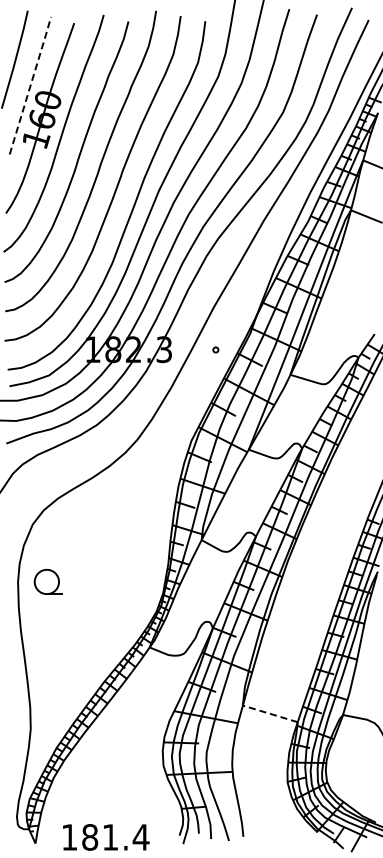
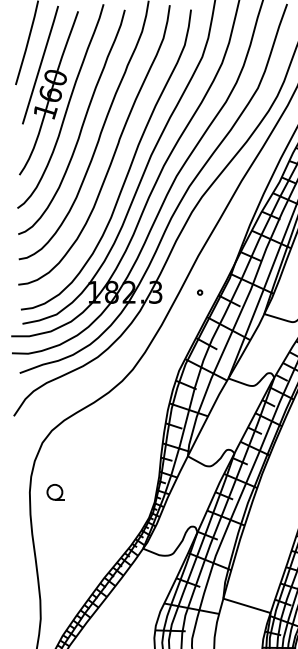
line: (30, 84) -> (40, 64), dashed -> solid
part: (47, 581) -> (55, 491), size x0.71
line: (270, 713) -> (247, 605), dashed -> solid

